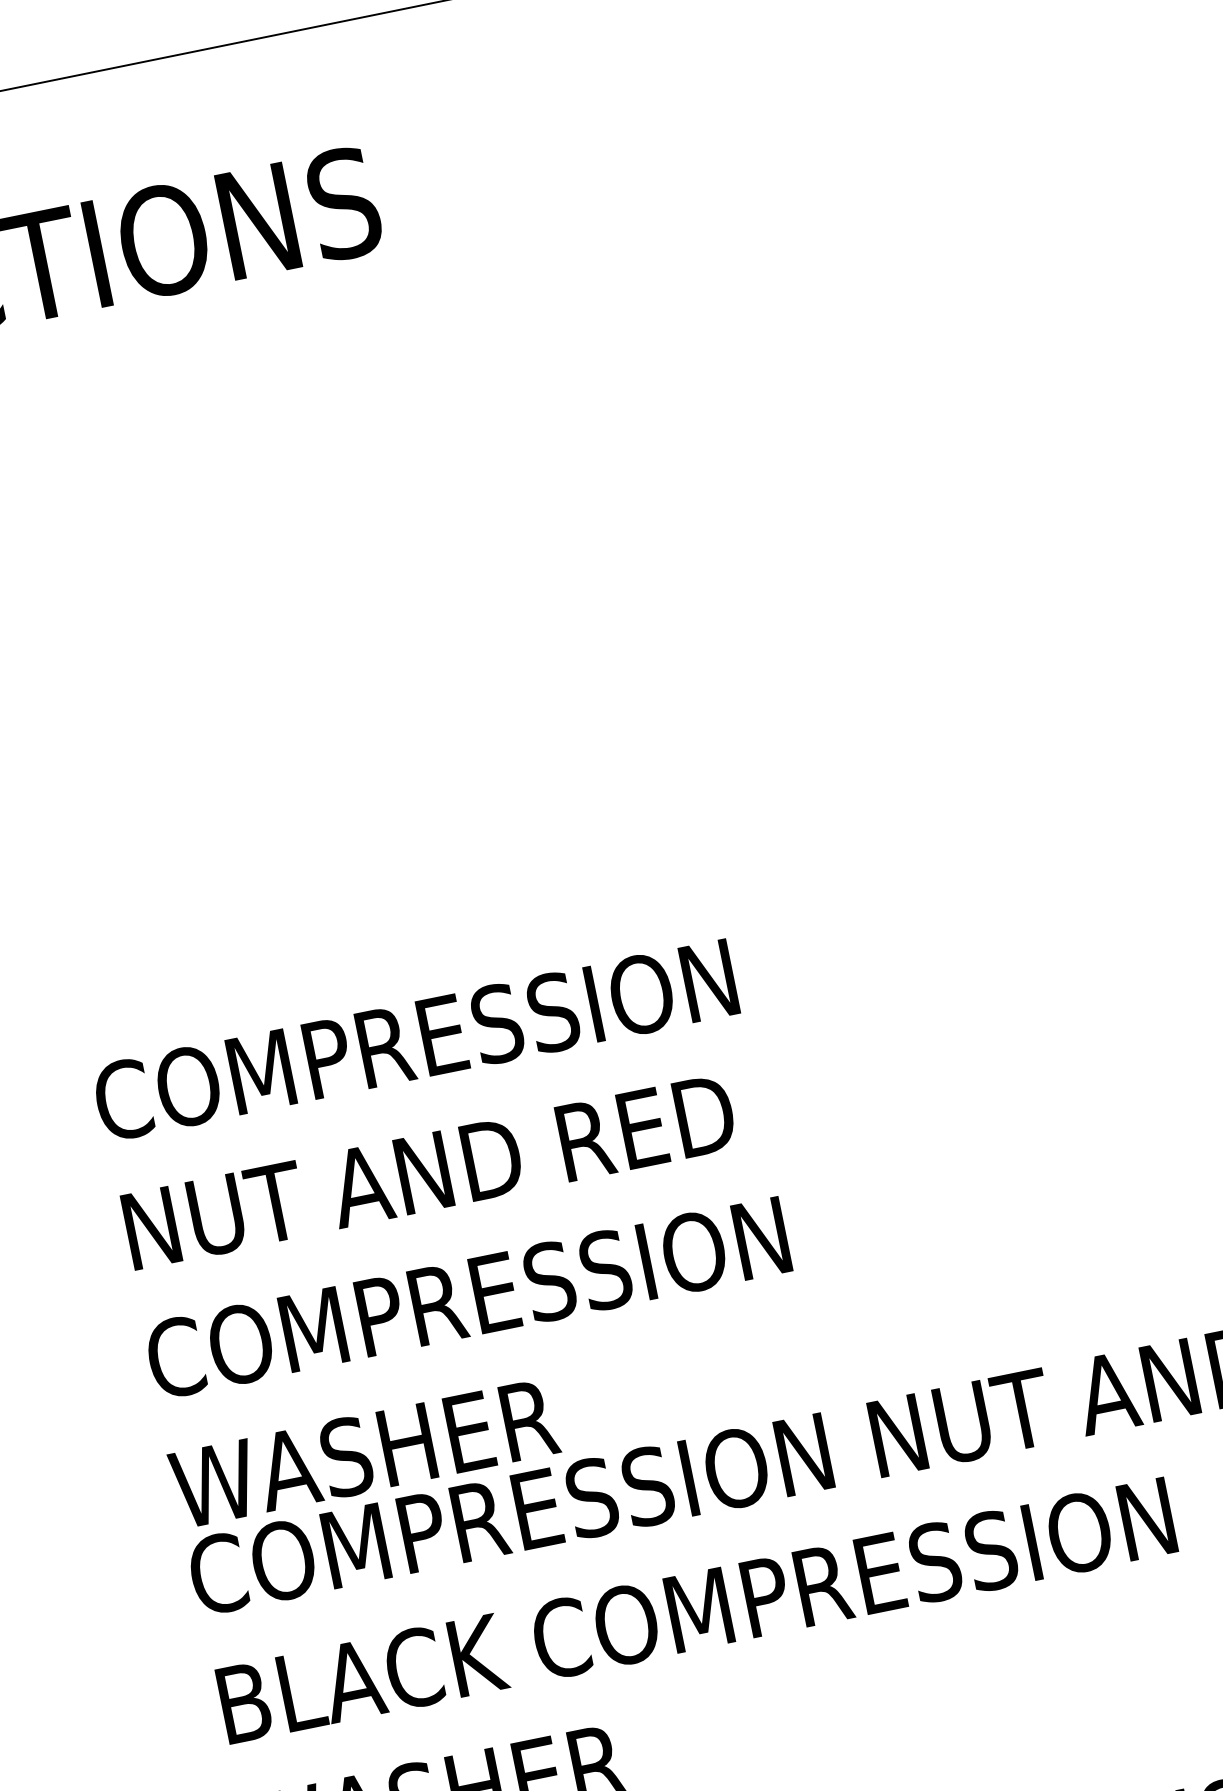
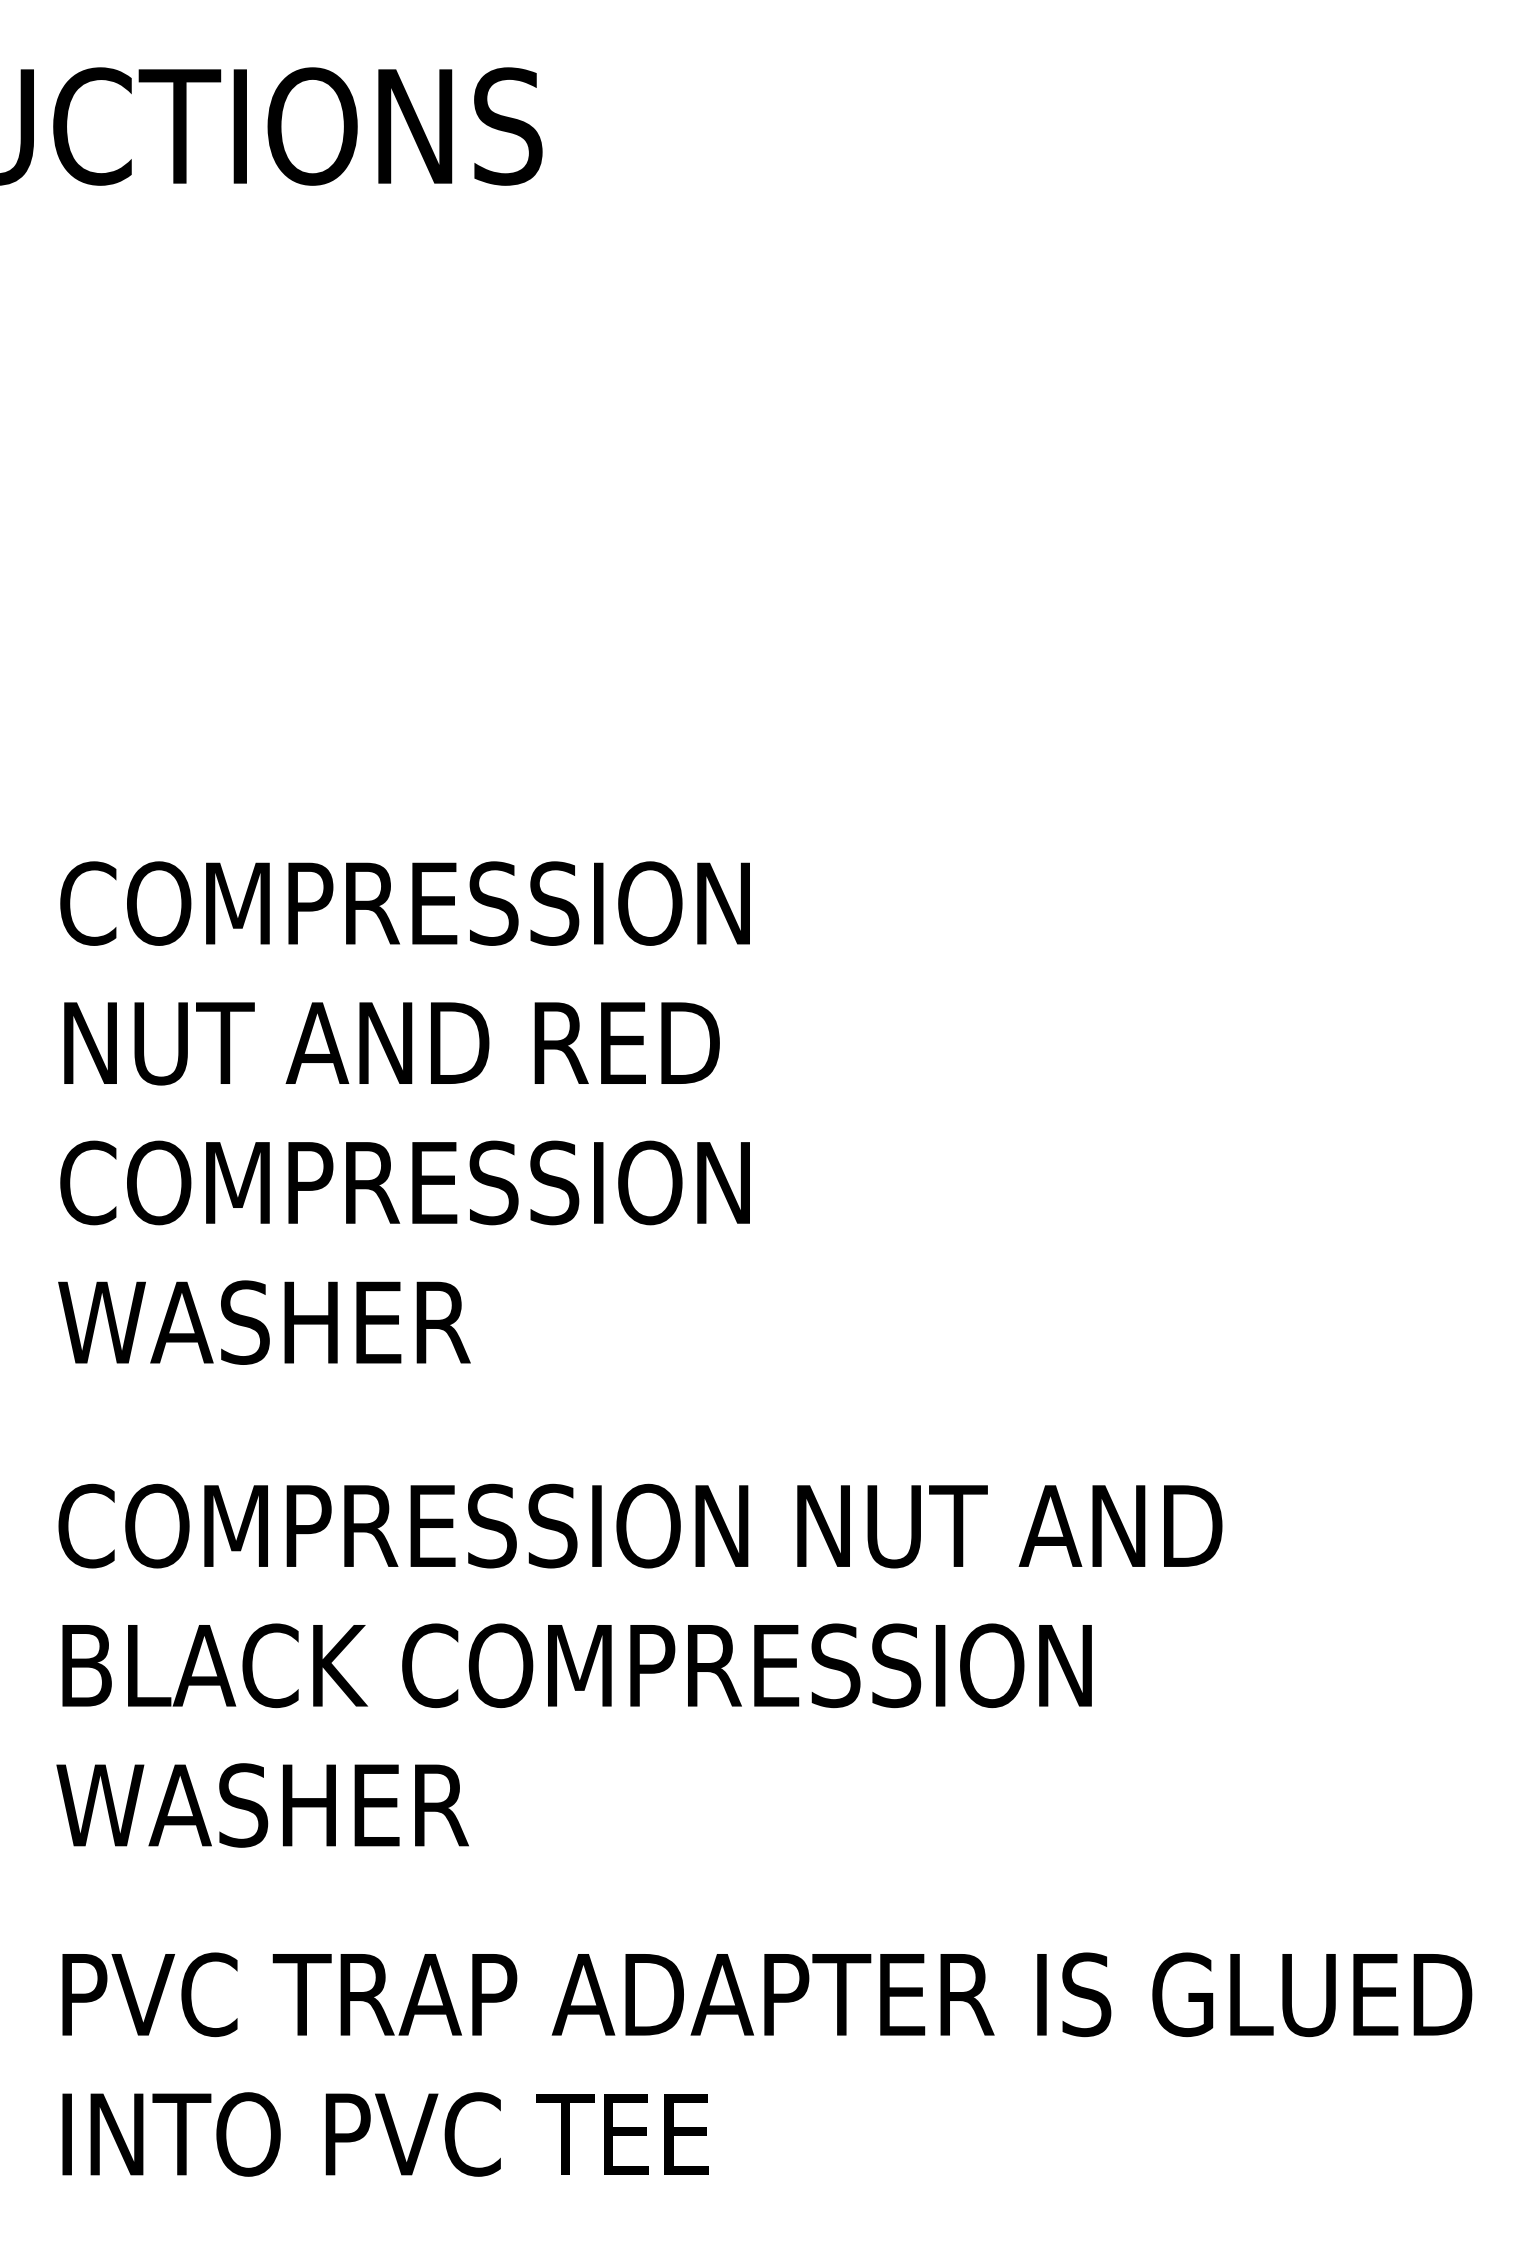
text: (453, 1233) -> (403, 1112), moved

